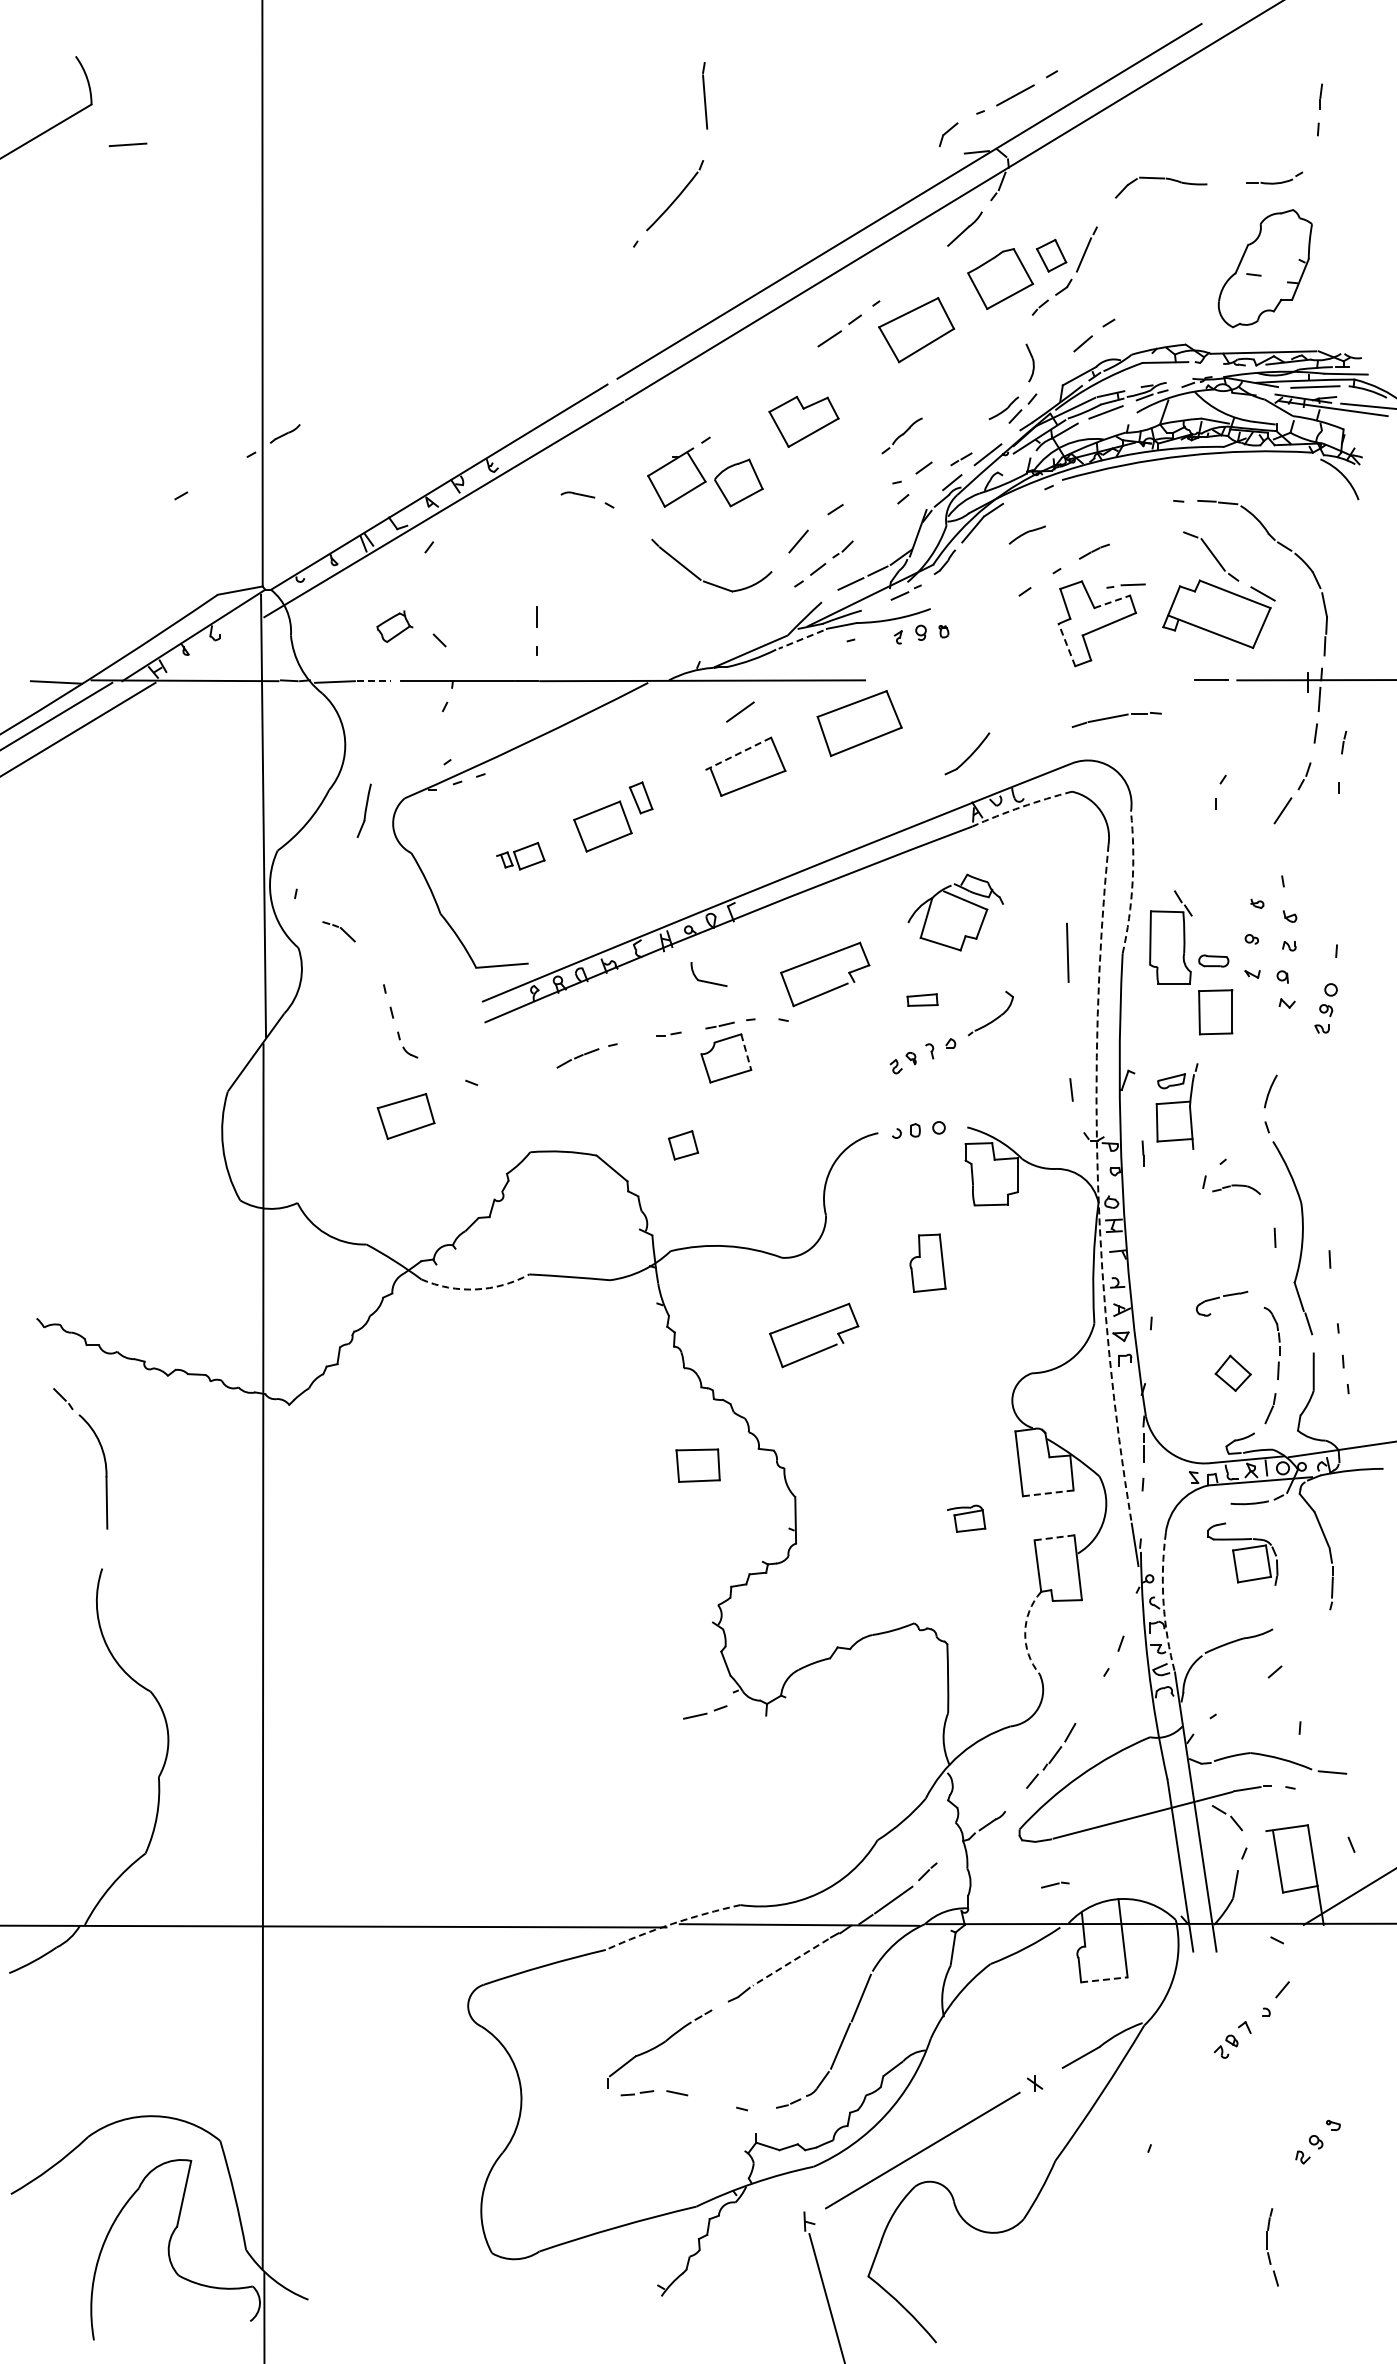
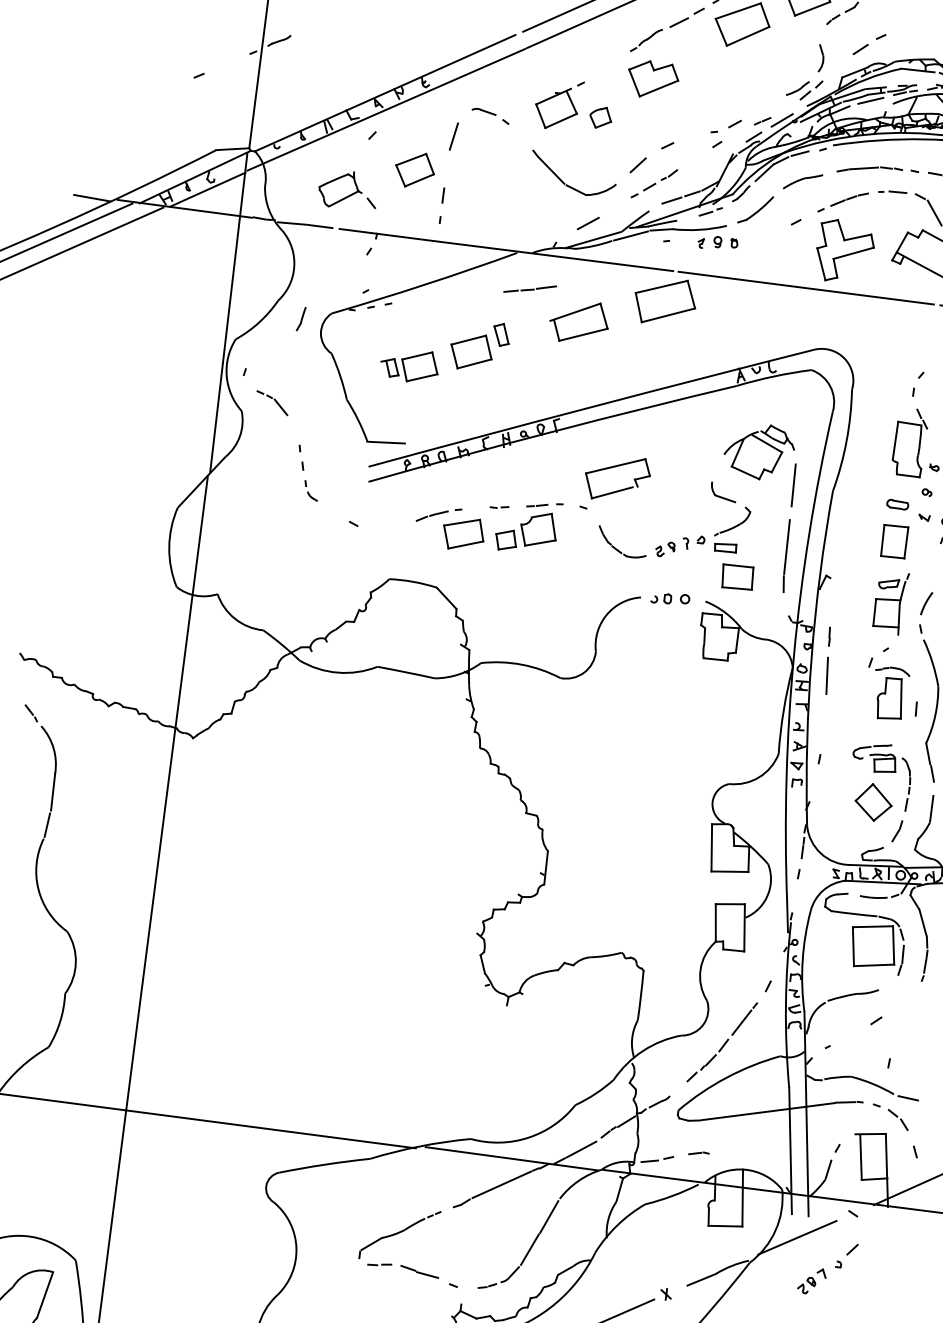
part: (901, 435) -> (646, 40), moved
part: (738, 482) -> (600, 117), size x0.62
line: (1018, 496) -> (800, 153), added
line: (540, 534) -> (453, 136), added
part: (1027, 534) -> (803, 181), size x1.43
part: (1094, 551) -> (849, 199), size x1.67
part: (1125, 585) -> (892, 192), moved
part: (493, 587) -> (414, 170), added
line: (1112, 601) -> (858, 237), dashed -> solid
part: (394, 626) -> (340, 189), size x1.67
line: (800, 639) -> (630, 235), dashed -> solid
line: (1066, 645) -> (821, 264), dashed -> solid
line: (212, 650) -> (207, 189), added
line: (1032, 680) -> (793, 286), added
line: (374, 681) -> (320, 226), dashed -> solid
line: (740, 711) -> (588, 223), moved
part: (1116, 719) -> (869, 170), moved
part: (672, 729) -> (530, 288), added
line: (738, 753) -> (575, 311), dashed -> solid
part: (967, 753) -> (755, 209), moved
arc: (1021, 807) -> (773, 376), dashed -> solid
part: (363, 811) -> (300, 319), size x0.62
part: (520, 856) -> (409, 365), size x1.67
arc: (1132, 883) -> (846, 441), dashed -> solid
part: (955, 912) -> (759, 451), moved
part: (338, 931) -> (271, 402), size x1.43
part: (1170, 937) -> (909, 442), moved
part: (705, 980) -> (720, 496), moved
part: (922, 999) -> (725, 547), moved
line: (1069, 1038) -> (787, 547), added
line: (746, 1052) -> (553, 527), dashed -> solid
part: (836, 1070) -> (616, 548), added
part: (1176, 1106) -> (890, 602), moved
part: (405, 1116) -> (463, 534), moved
part: (683, 1145) -> (506, 540), moved
arc: (1098, 1185) -> (794, 655), dashed -> solid
line: (1147, 1207) -> (827, 675), added
part: (927, 1262) -> (890, 698), moved
arc: (475, 1289) -> (337, 672), dashed -> solid
part: (821, 1349) -> (580, 747), removed
part: (1233, 1373) -> (873, 802), size x1.43
part: (697, 1465) -> (737, 577), moved
line: (1048, 1493) -> (730, 871), dashed -> solid
part: (966, 1518) -> (882, 762), moved
line: (1054, 1537) -> (730, 903), dashed -> solid
line: (104, 1549) -> (47, 825), added
part: (1242, 1554) -> (863, 933), size x1.67
arc: (1163, 1603) -> (802, 961), dashed -> solid
arc: (1025, 1632) -> (700, 969), dashed -> solid
line: (1090, 1697) -> (741, 1022), added
part: (705, 1712) -> (657, 1159), moved
part: (1227, 1818) -> (898, 1120), moved
line: (950, 1853) -> (626, 1121), added
arc: (672, 1924) -> (420, 1146), dashed -> solid
line: (790, 1962) -> (501, 1184), dashed -> solid
line: (1104, 1979) -> (725, 1225), dashed -> solid
line: (1204, 1983) -> (797, 1238), added
line: (704, 2098) -> (427, 1274), added

